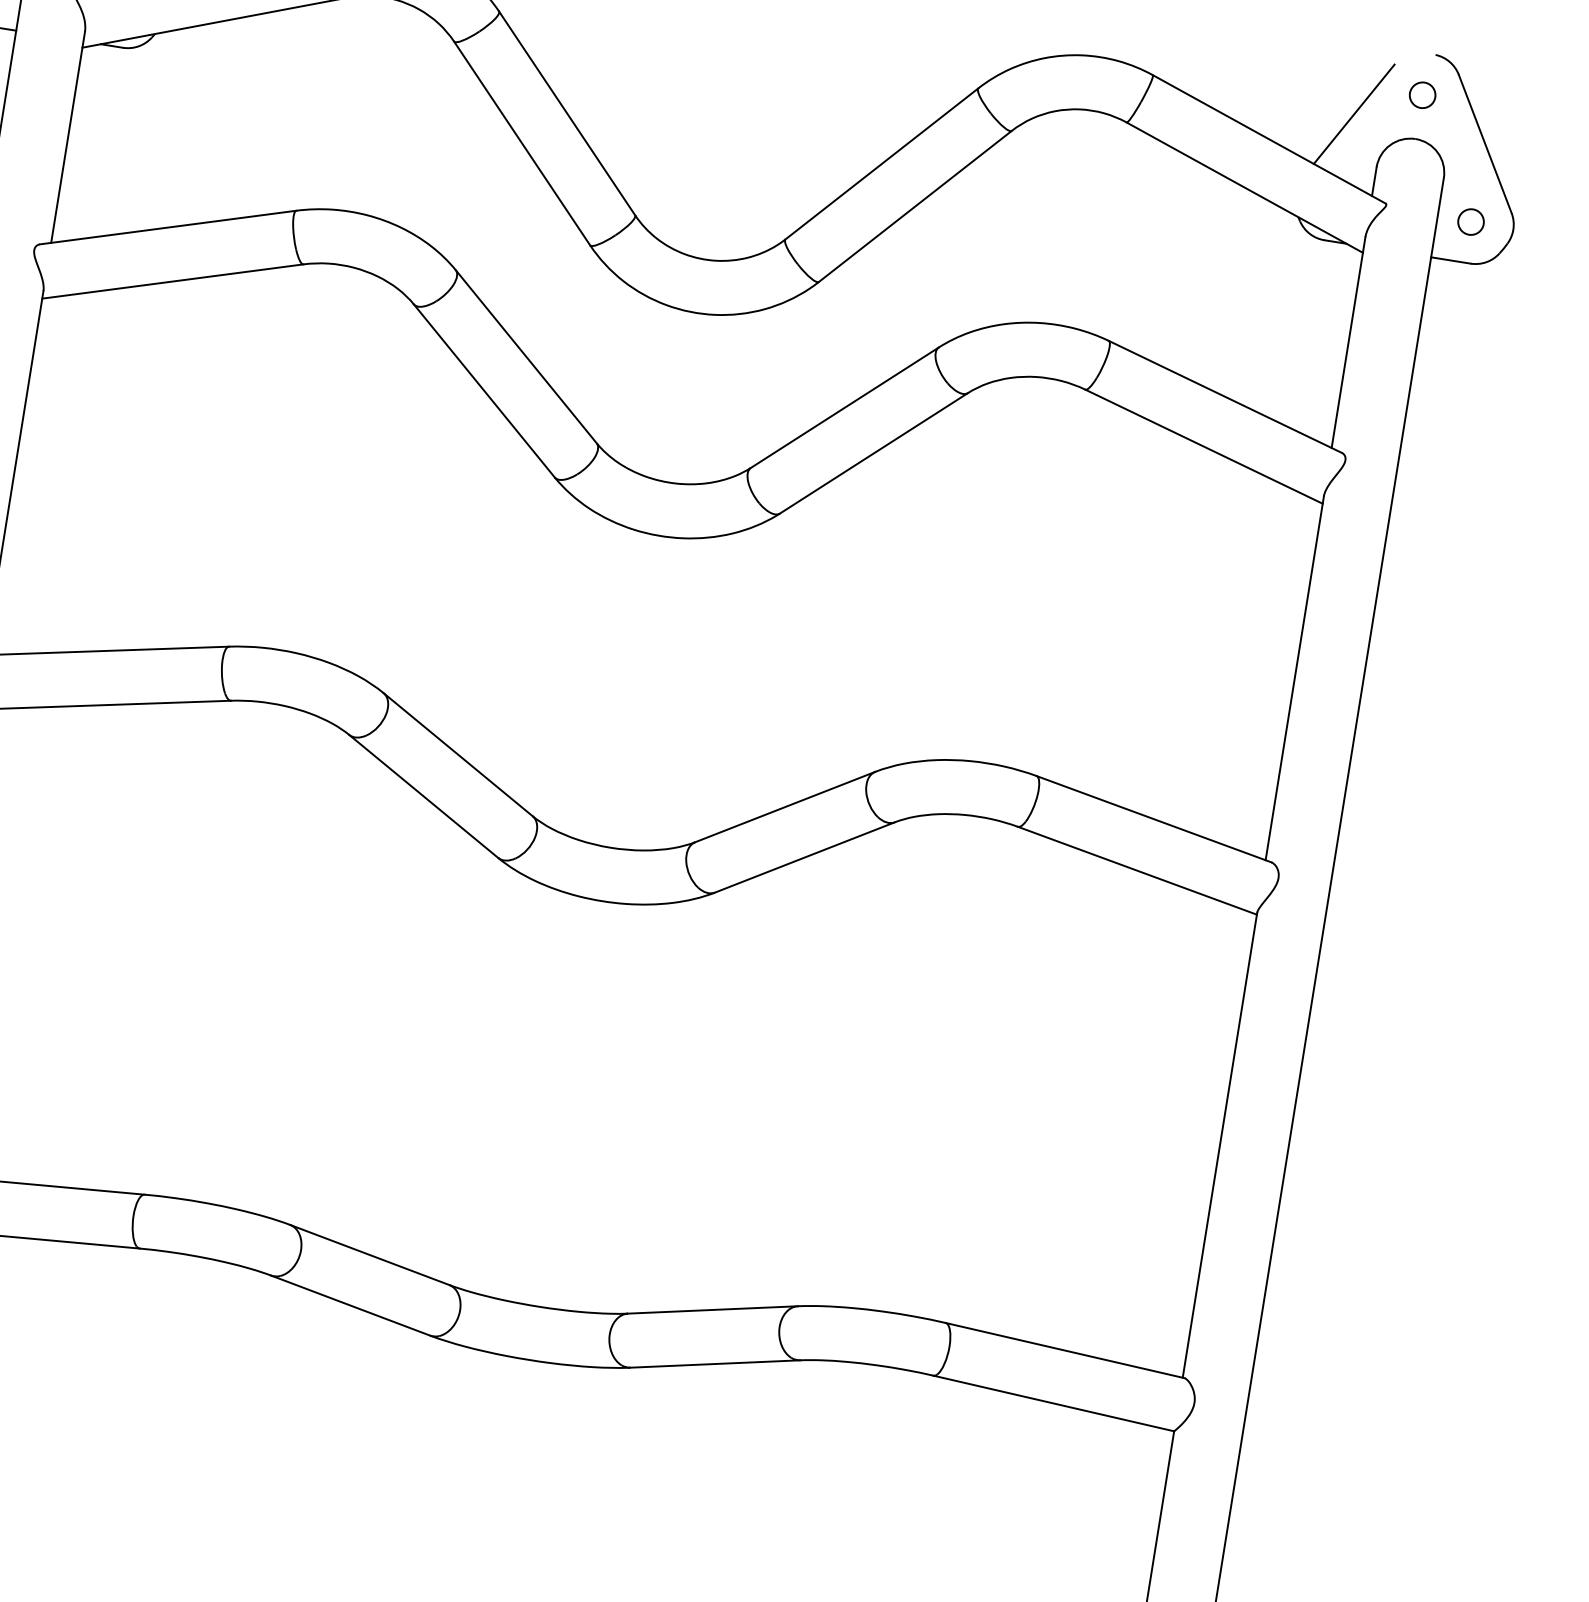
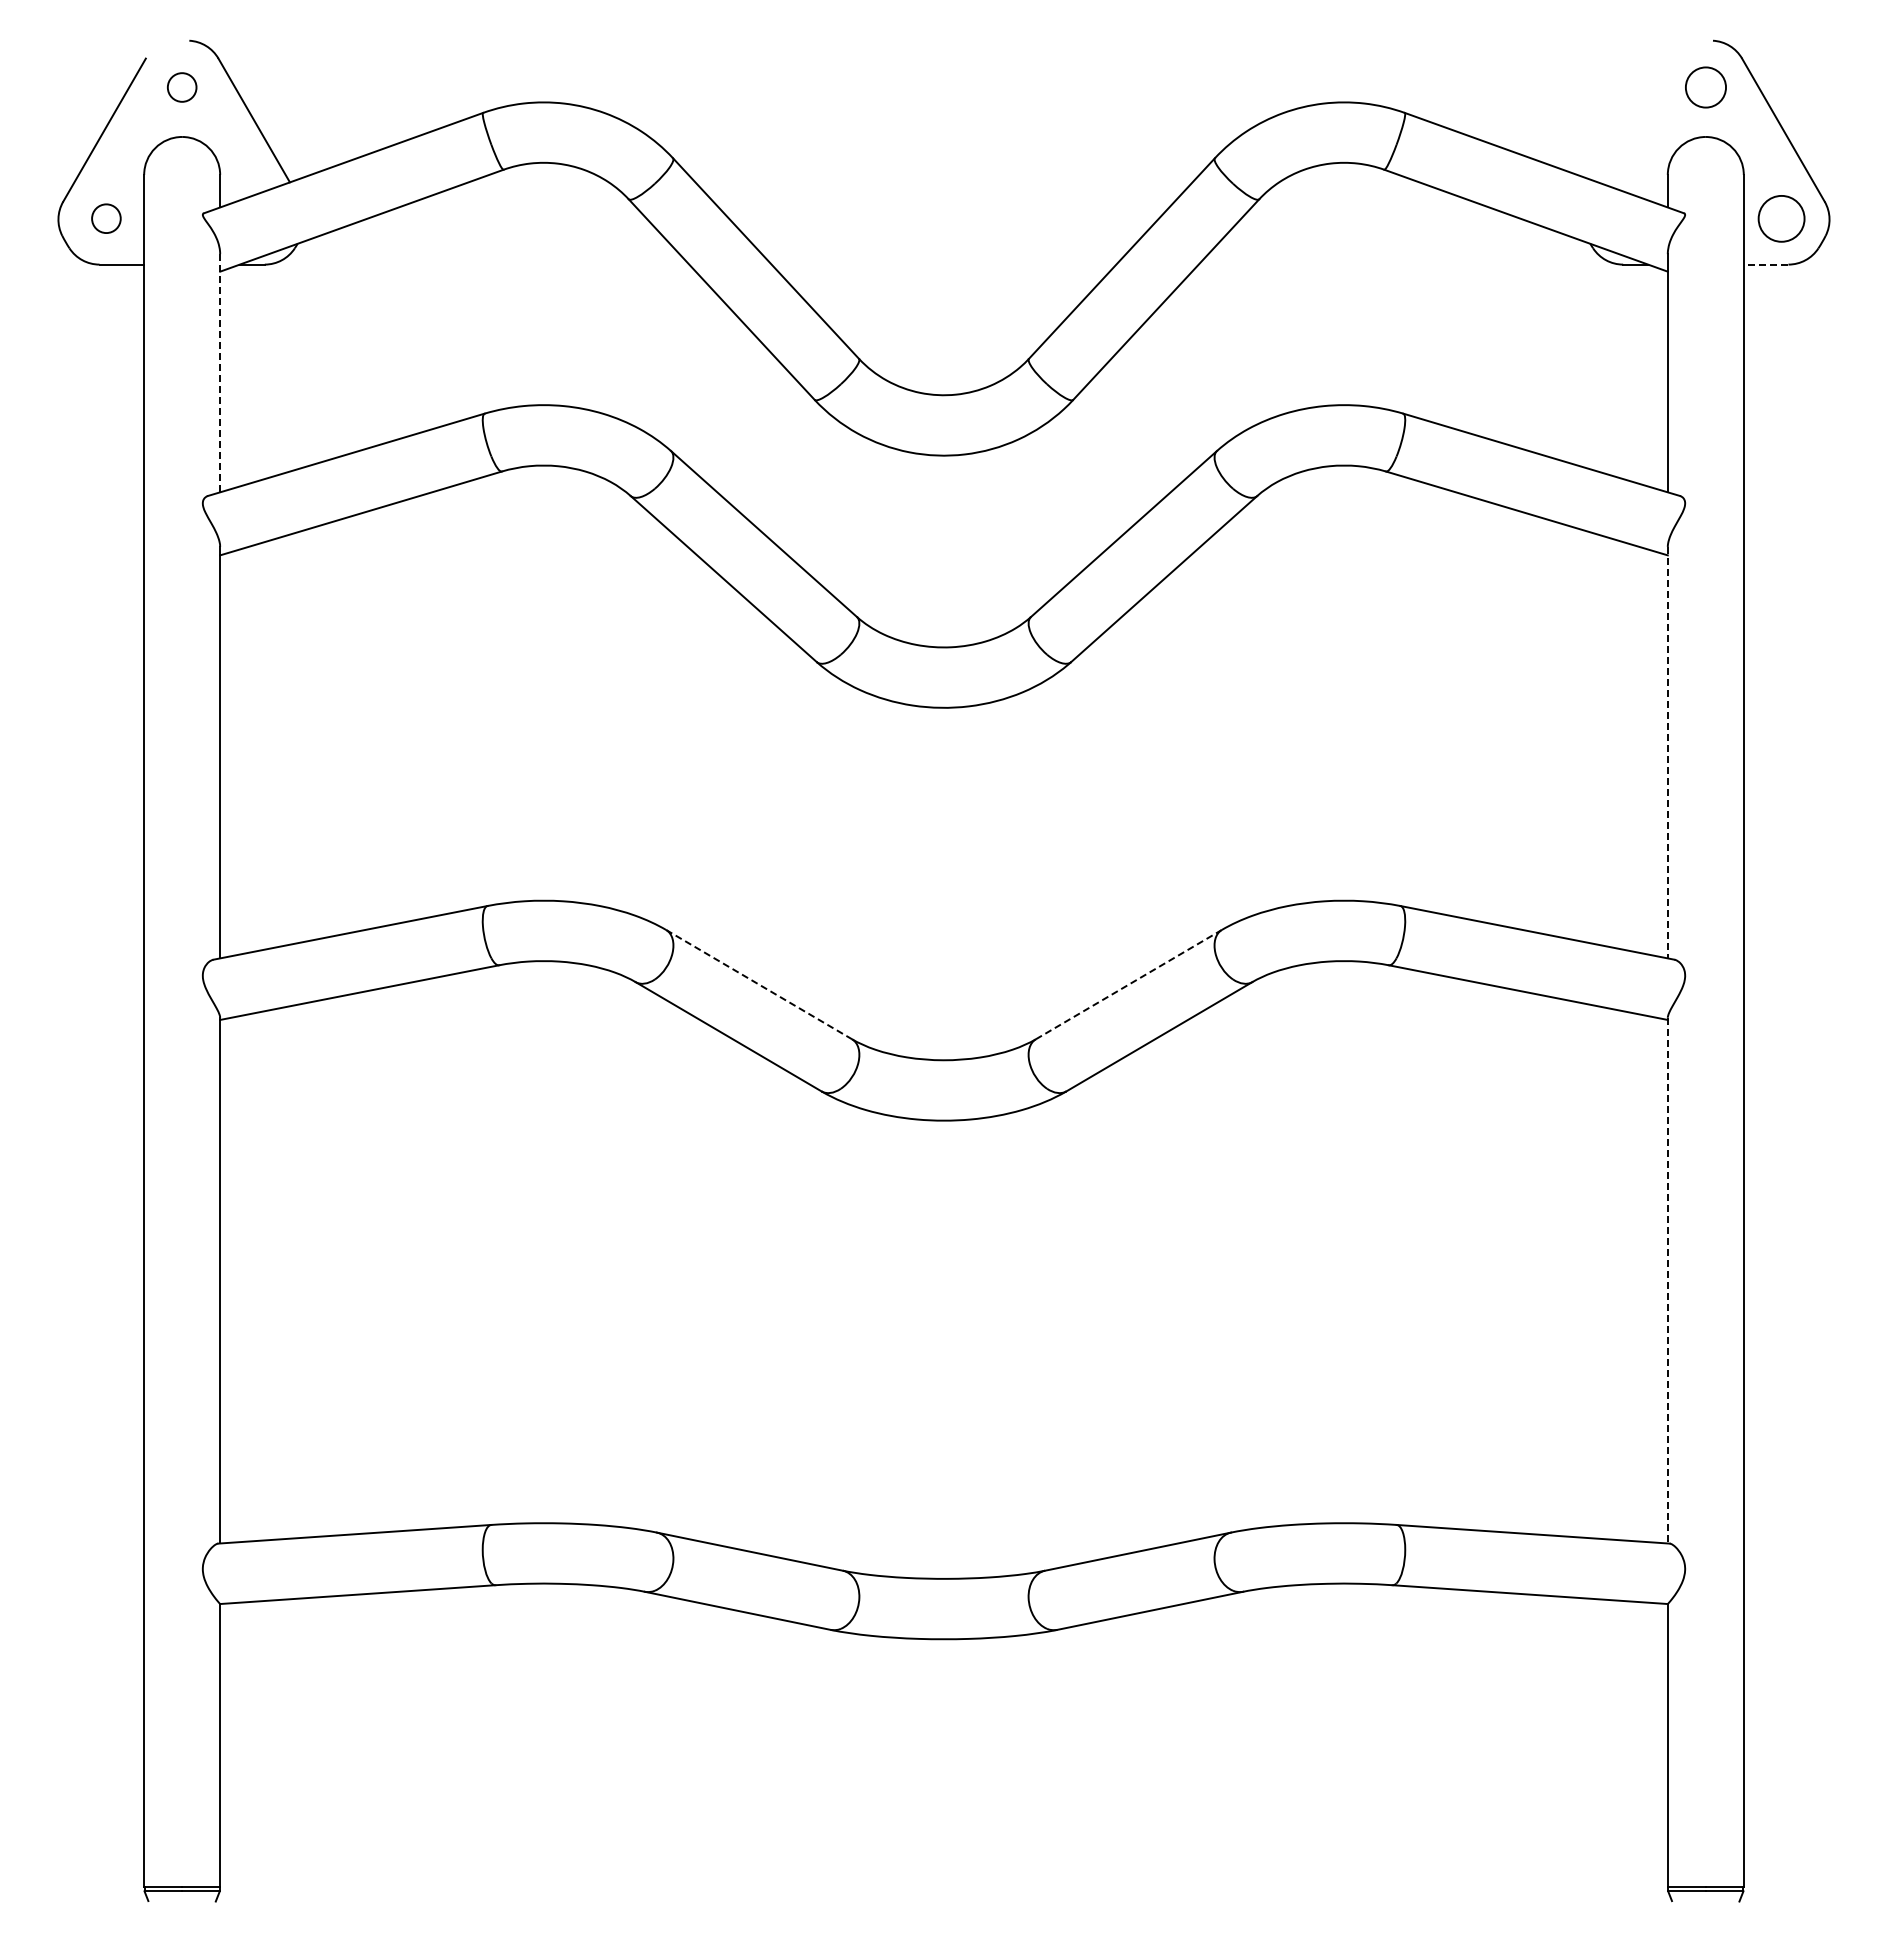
circle: (1422, 95) -> (1705, 87), size x1.4
line: (1354, 114) -> (1633, 120), removed
line: (68, 136) -> (220, 372), solid -> dashed
circle: (1471, 221) -> (1781, 218), size x1.6
line: (1450, 260) -> (1765, 264), solid -> dashed
line: (1294, 678) -> (1667, 752), solid -> dashed
line: (458, 754) -> (759, 984), solid -> dashed
line: (784, 806) -> (1128, 984), solid -> dashed
line: (1219, 1145) -> (1667, 1280), solid -> dashed

